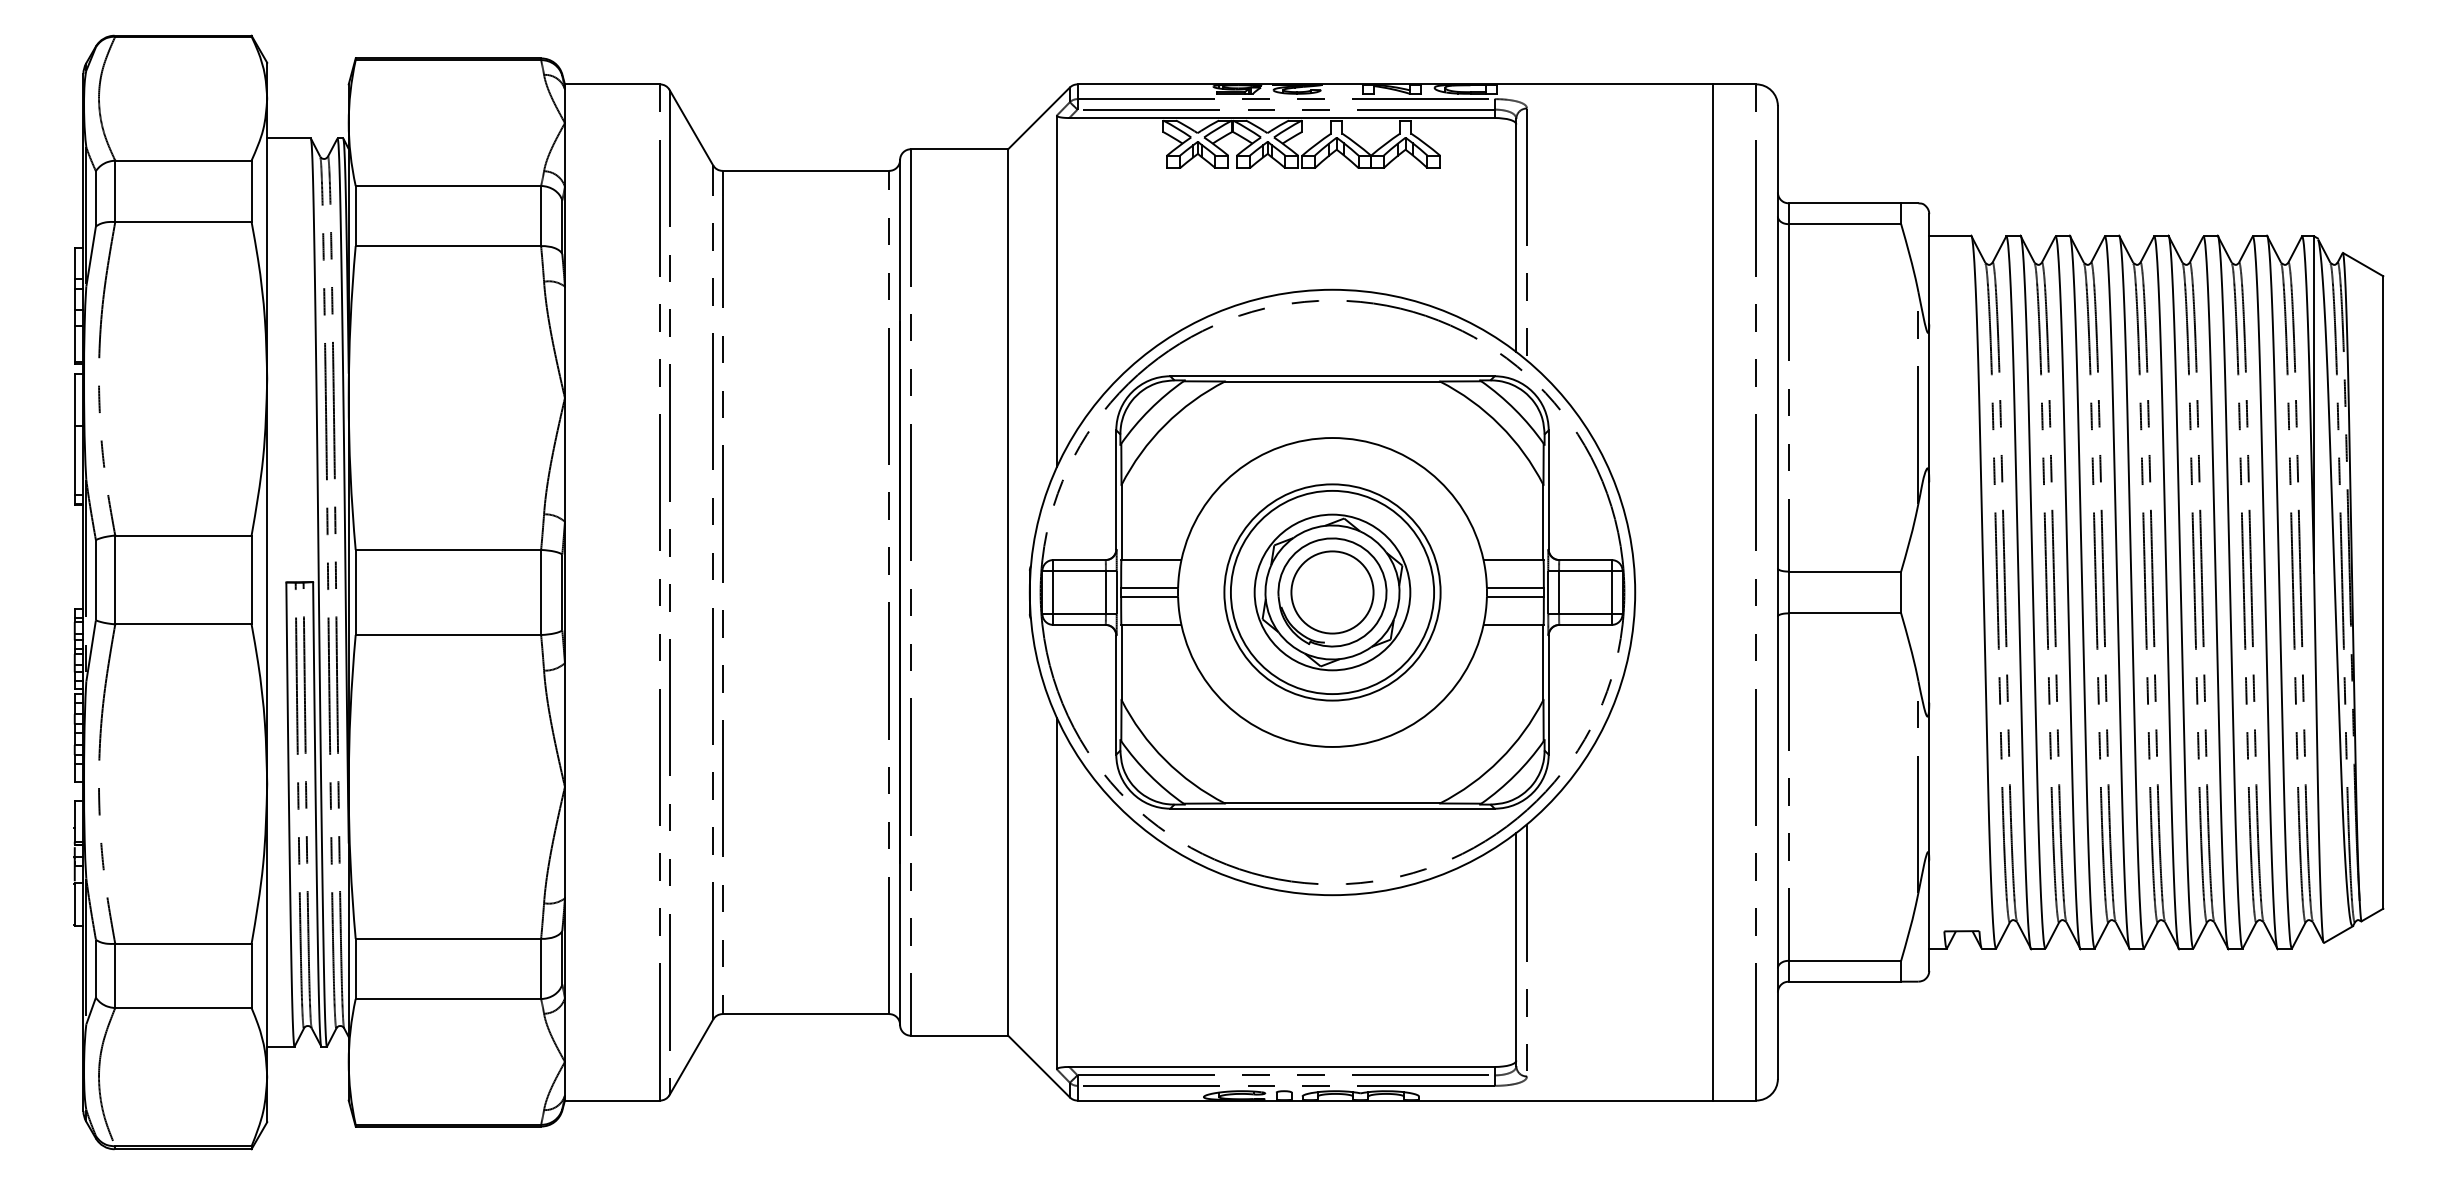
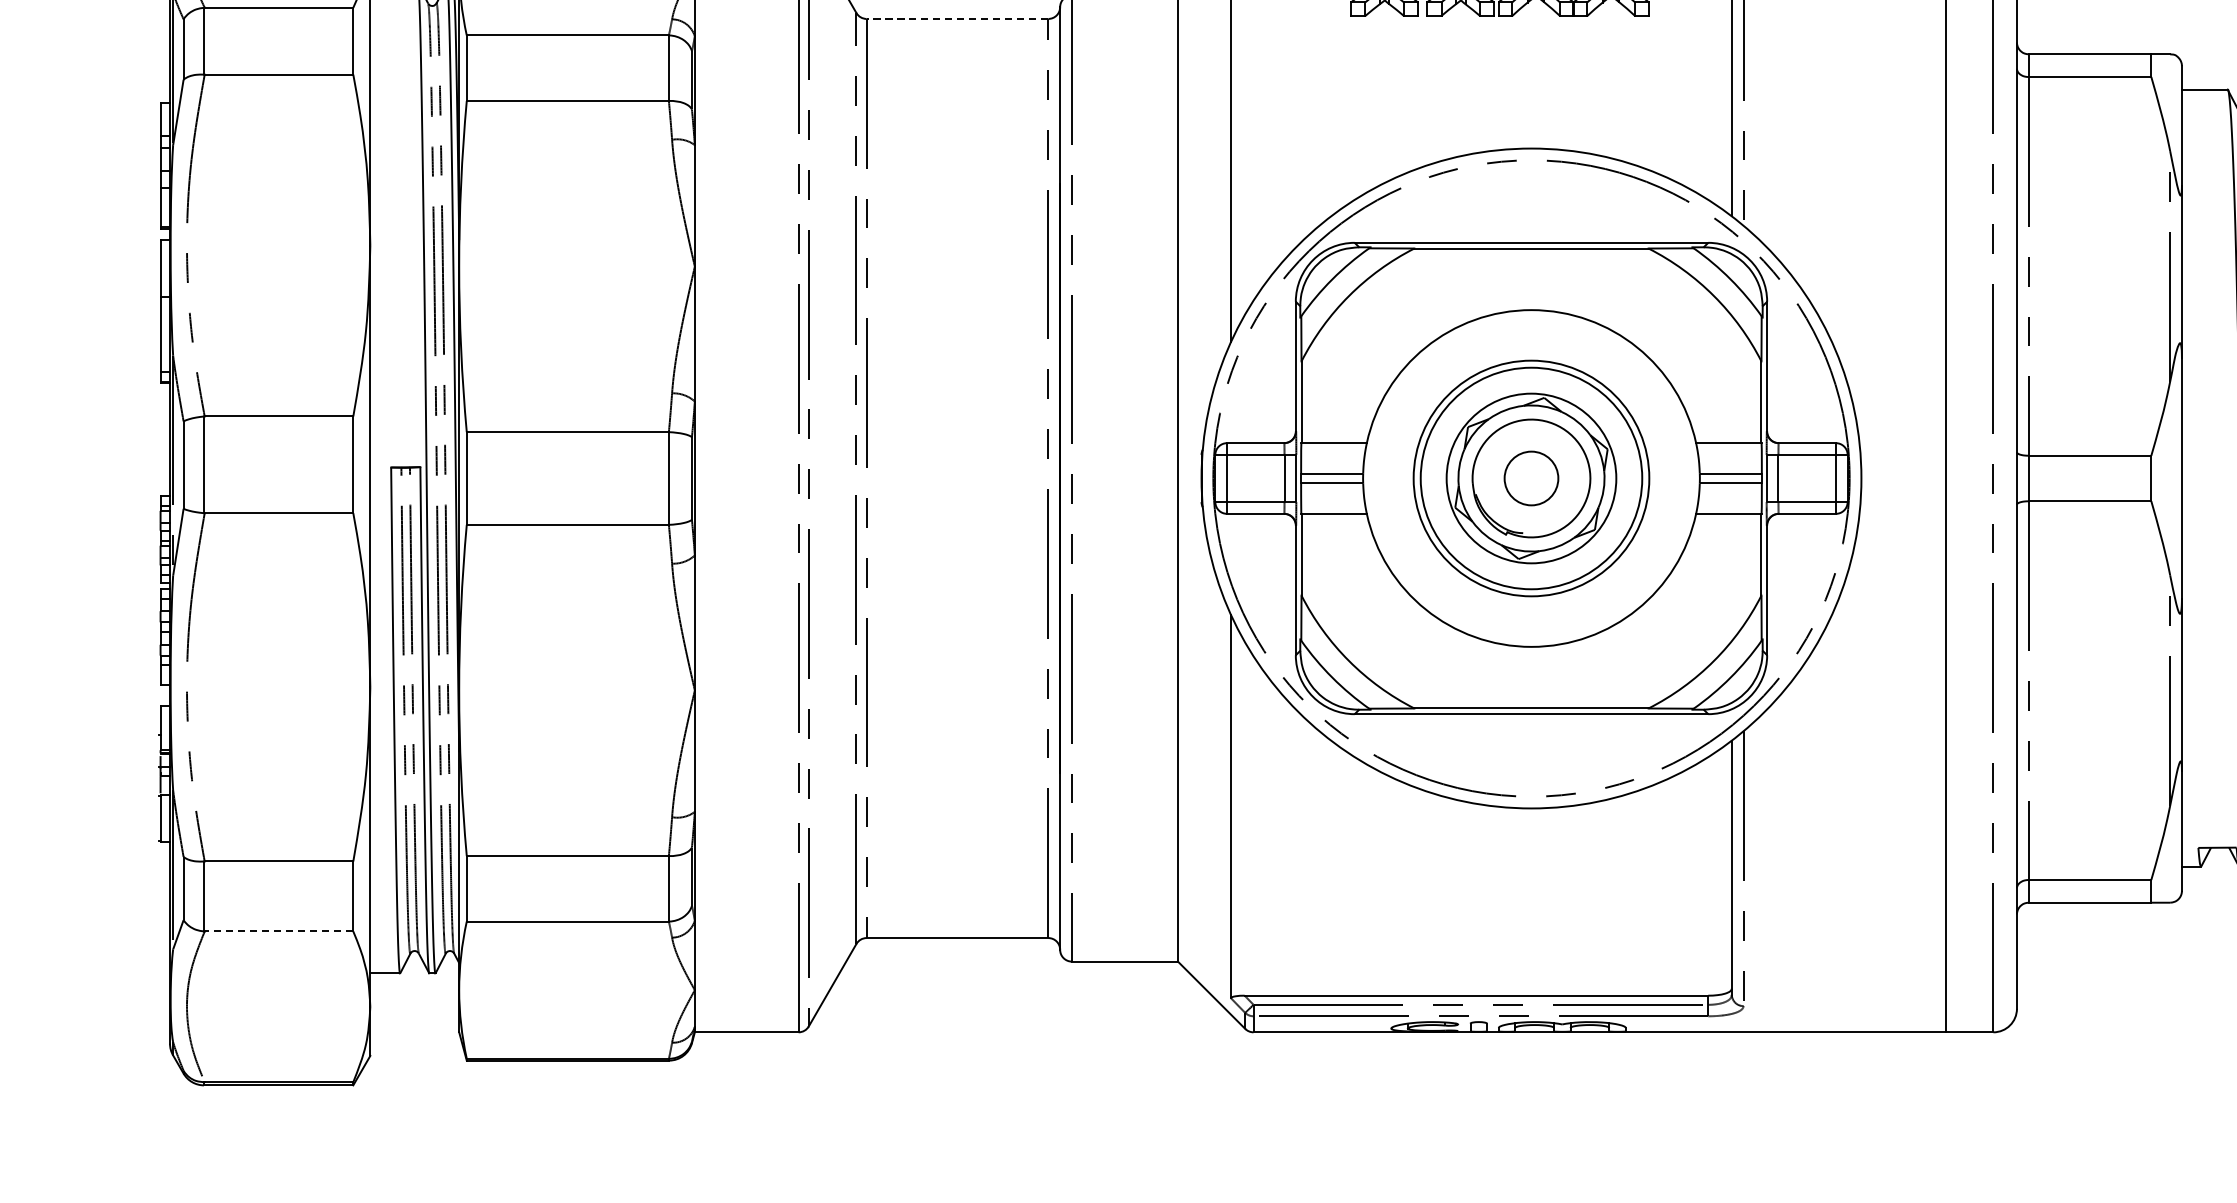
line: (805, 170) -> (957, 18), solid -> dashed
circle: (1332, 592) -> (1531, 478), size x0.6
line: (182, 1008) -> (277, 931), solid -> dashed

